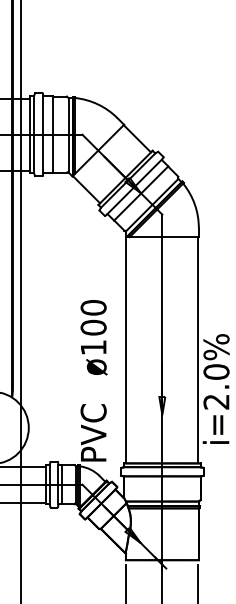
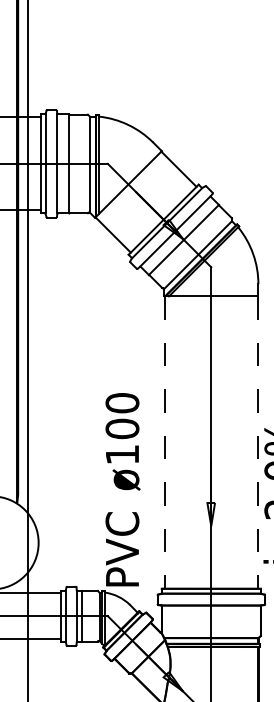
text: (93, 337) -> (122, 441), moved
line: (126, 350) -> (164, 442), solid -> dashed
line: (198, 350) -> (257, 442), solid -> dashed

